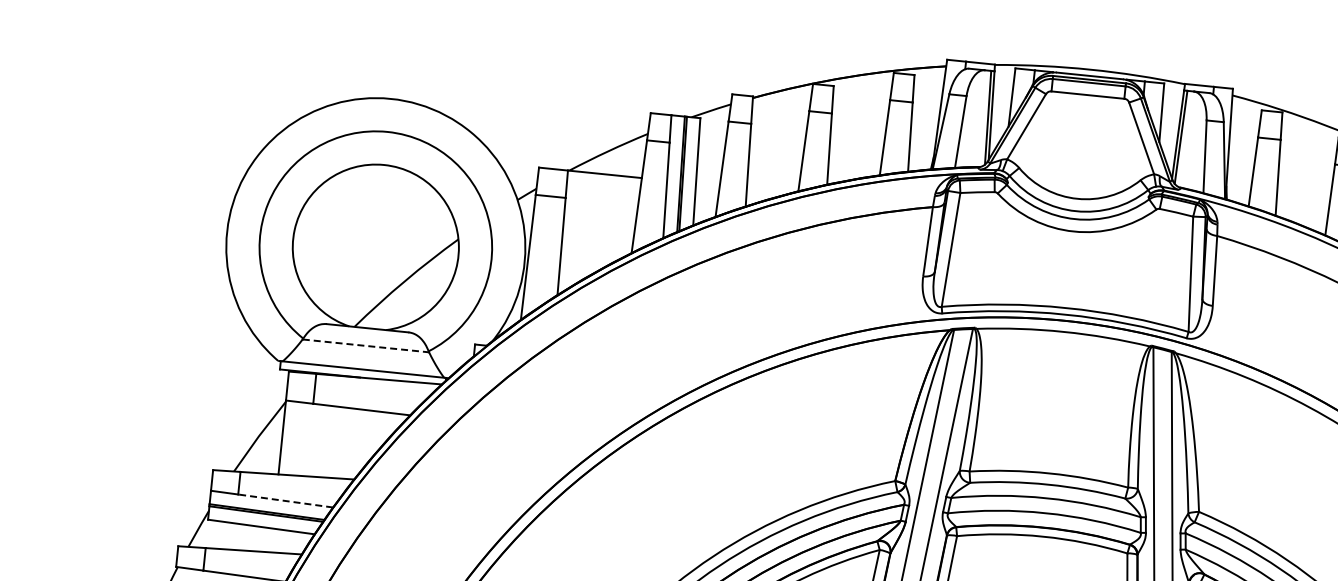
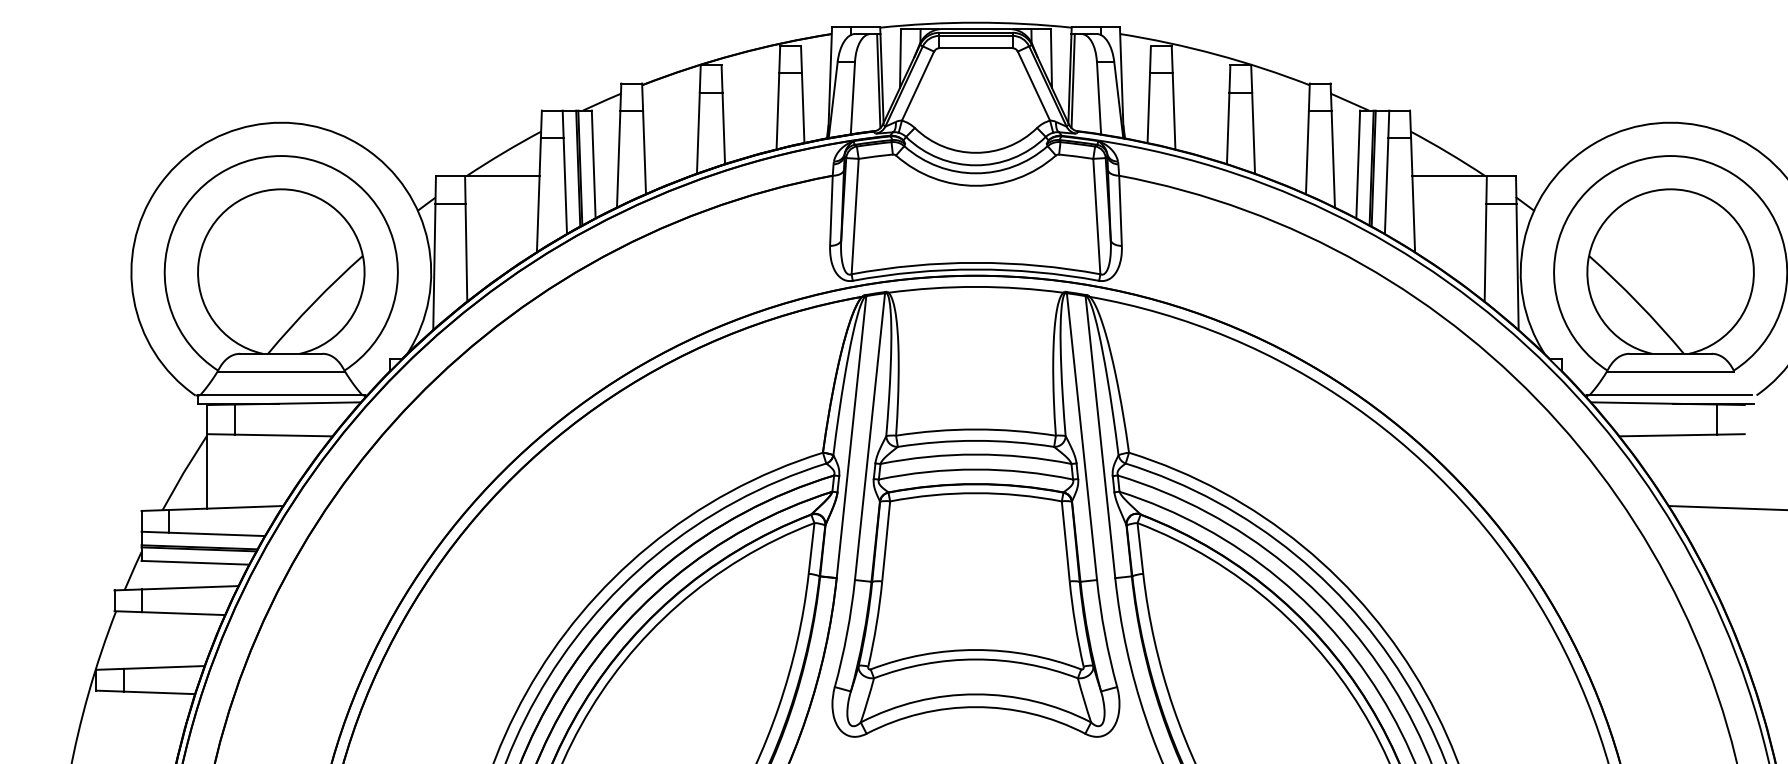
line: (366, 345) -> (281, 371), dashed -> solid
line: (286, 501) -> (217, 534), dashed -> solid

